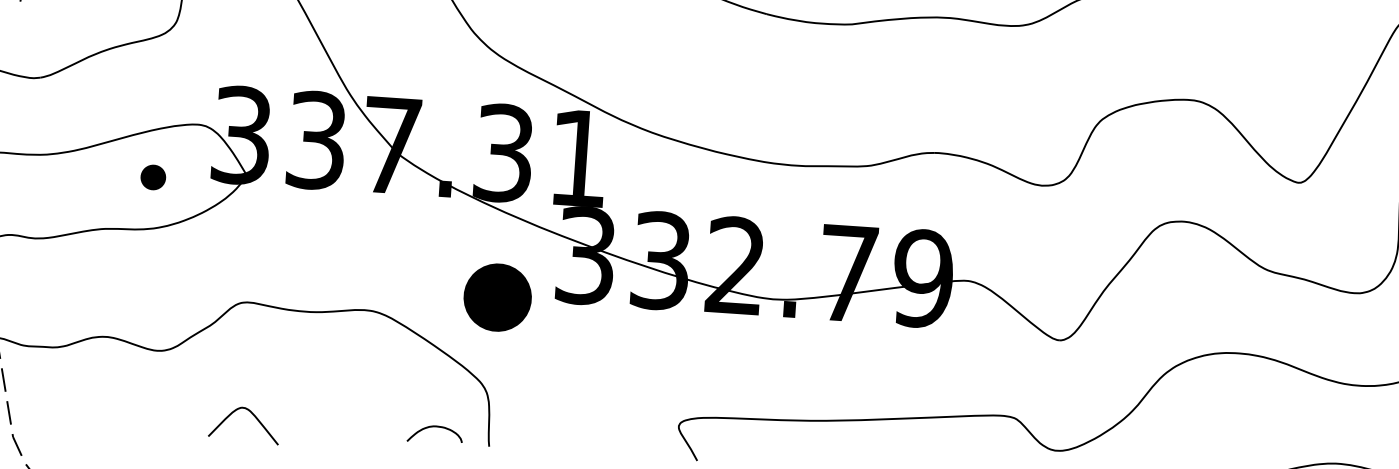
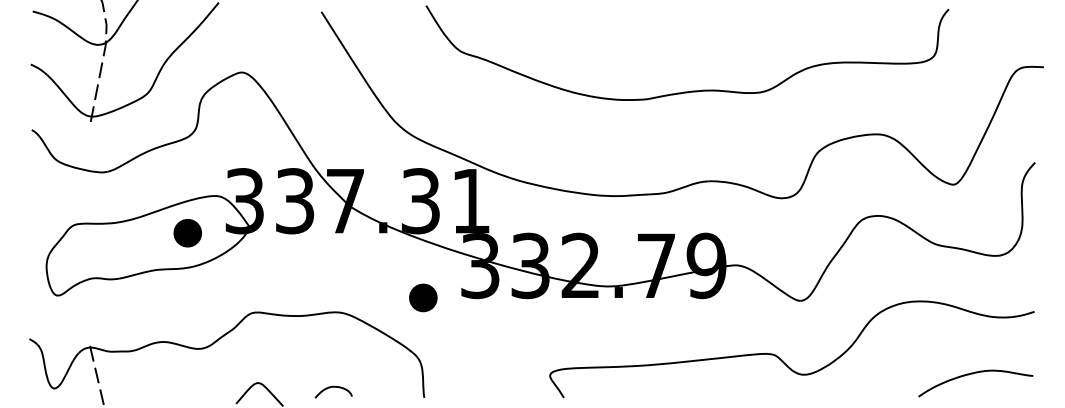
part: (153, 177) -> (187, 233), size x1.67
part: (498, 297) -> (423, 297), size x0.62
curve: (435, 427) -> (333, 387), moved

